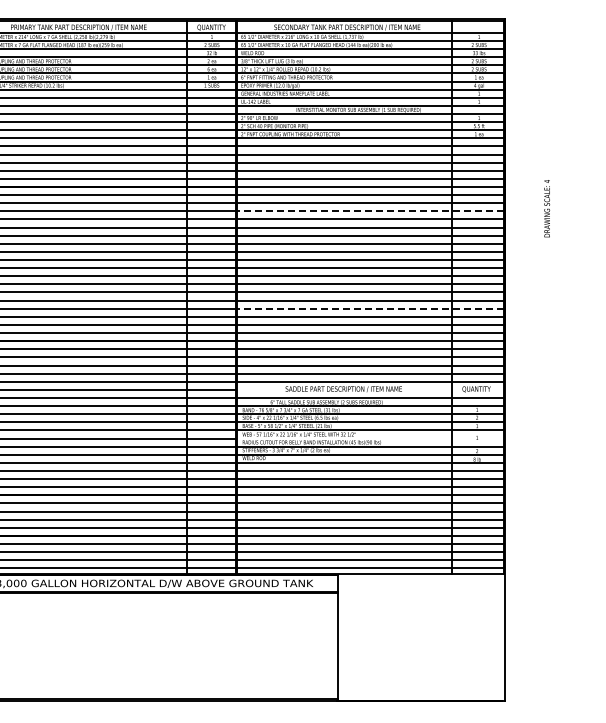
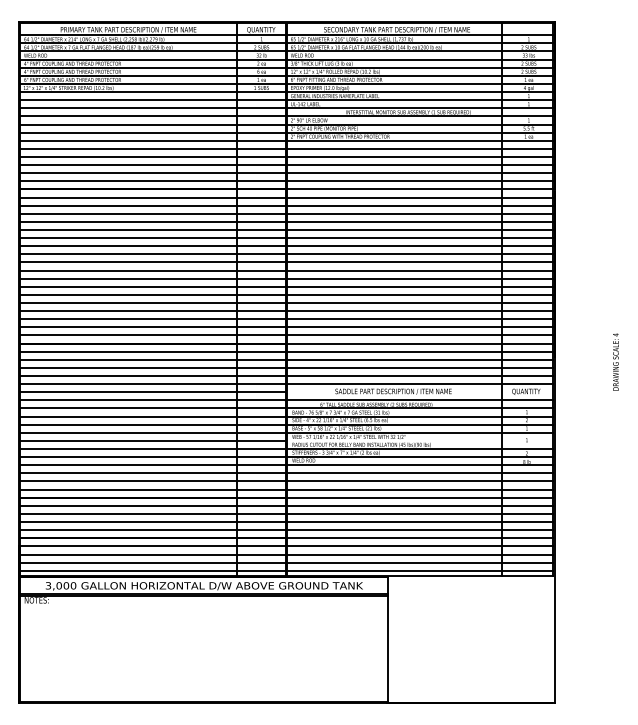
text: (546, 208) -> (615, 361), moved
line: (369, 211) -> (419, 213), dashed -> solid
line: (369, 309) -> (419, 311), dashed -> solid

